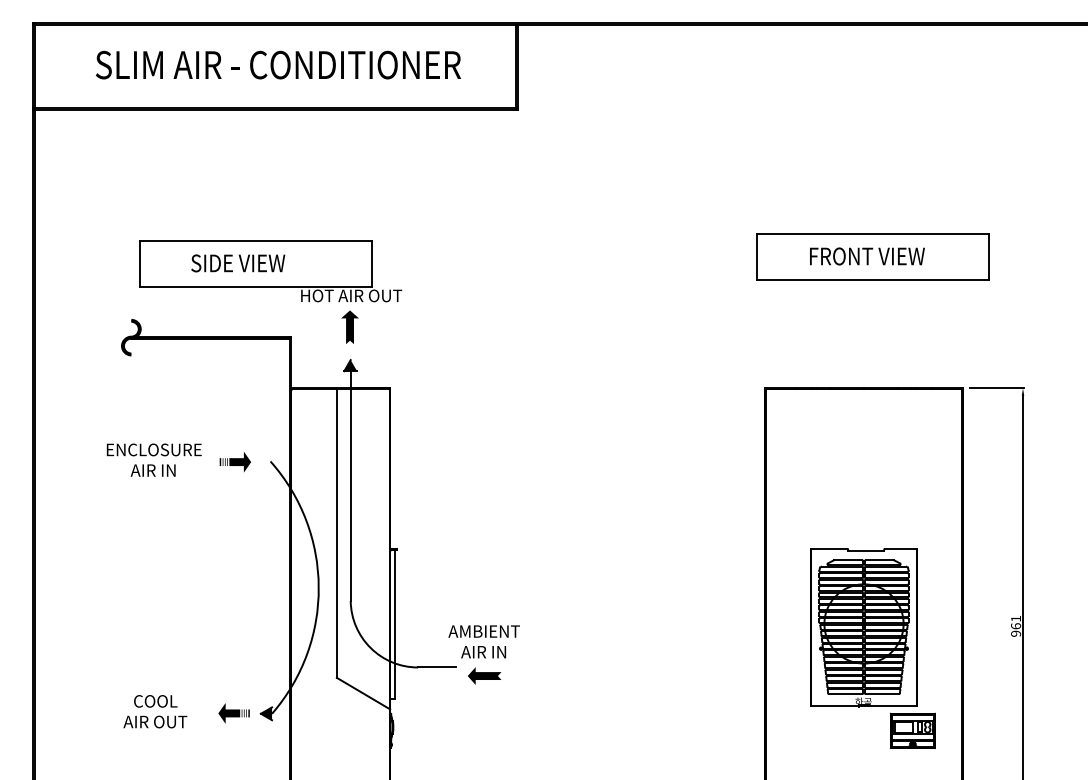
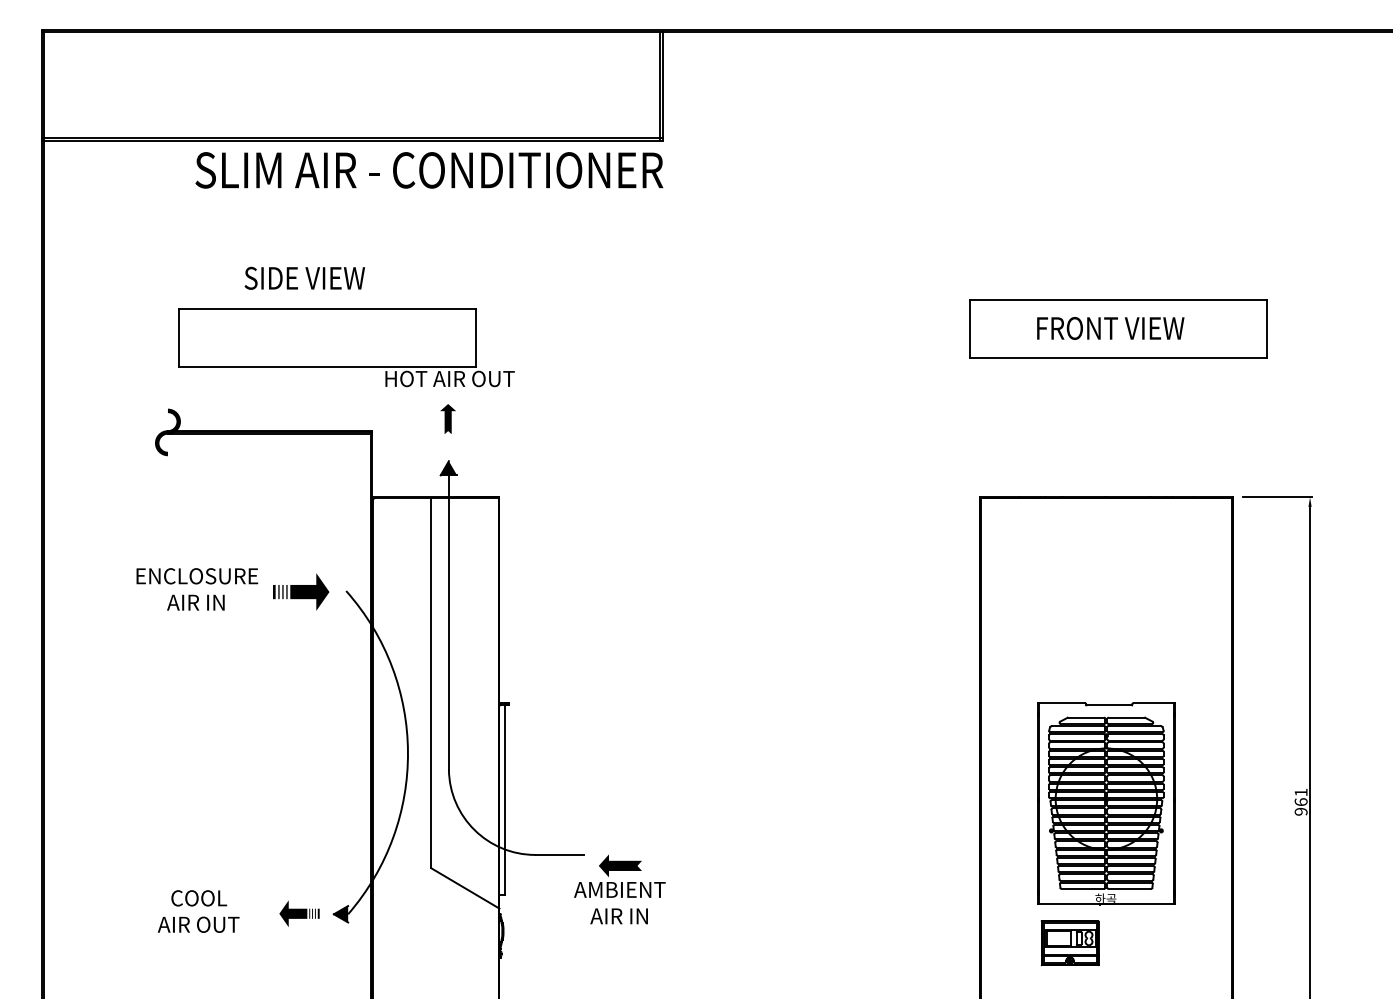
text: (278, 65) -> (429, 170), moved
text: (237, 262) -> (304, 277), moved
part: (350, 326) -> (448, 418), size x0.7
part: (235, 461) -> (301, 591), size x1.4
text: (483, 642) -> (619, 903), moved
part: (912, 731) -> (1069, 943), moved

